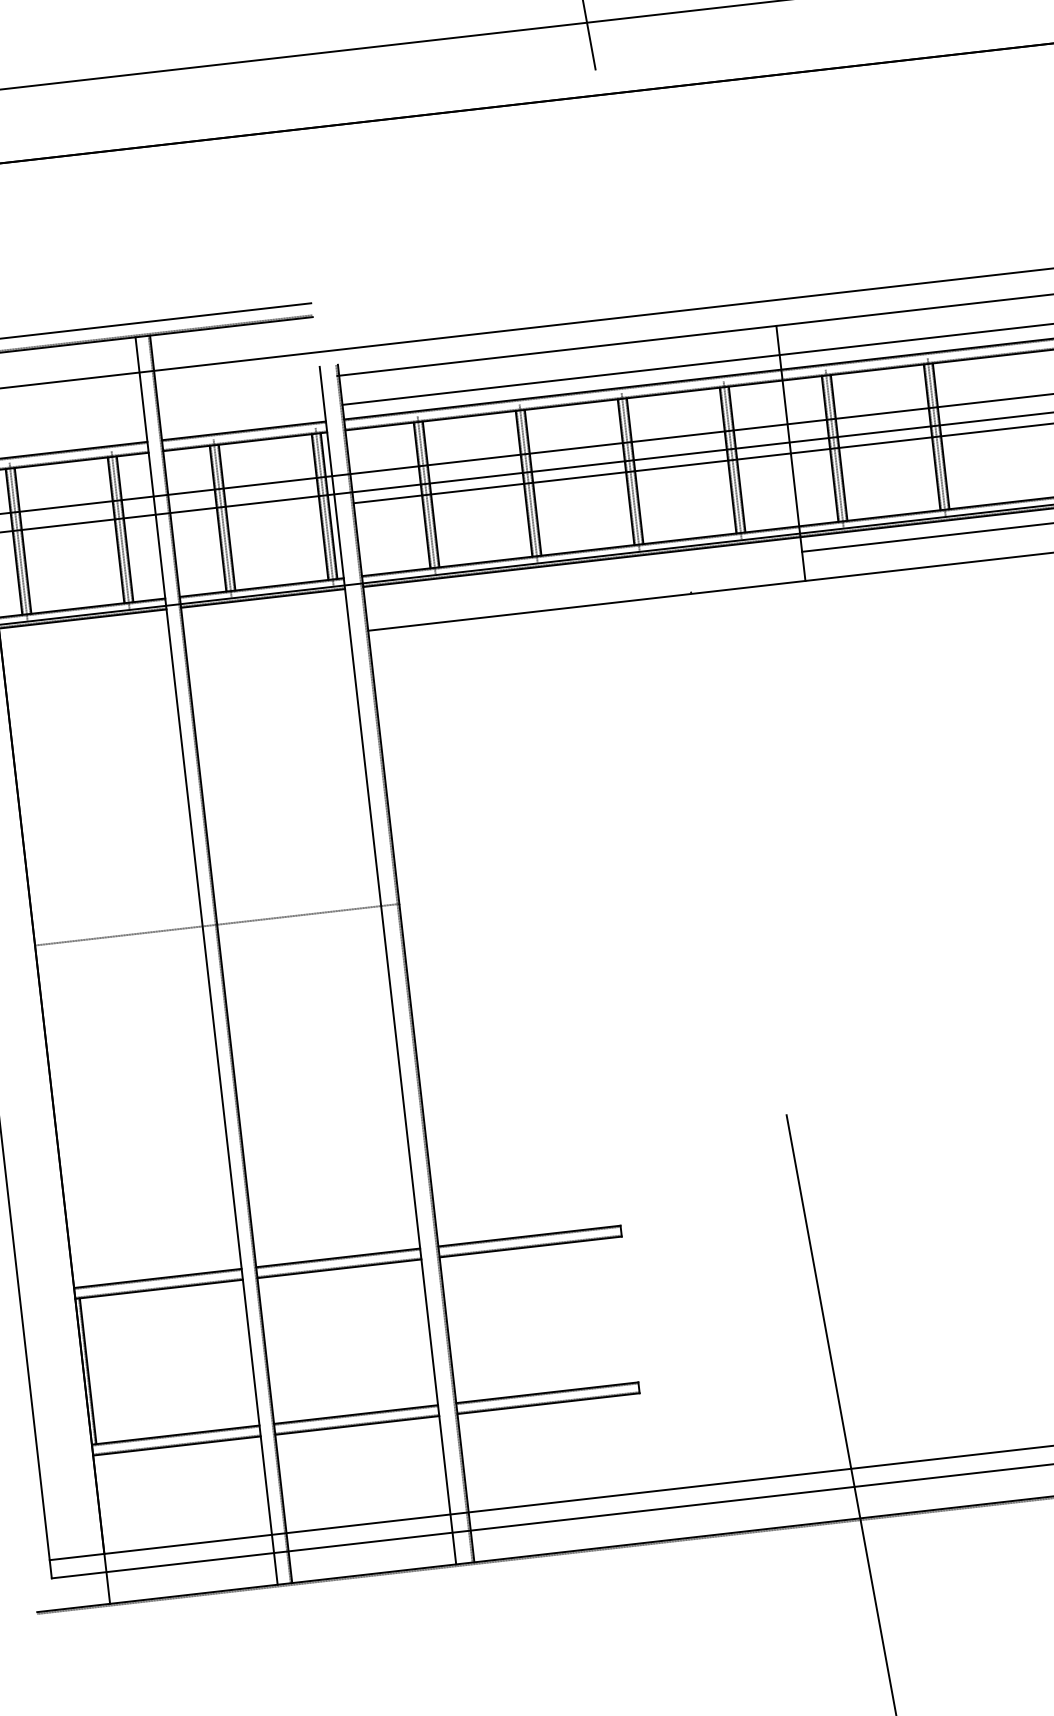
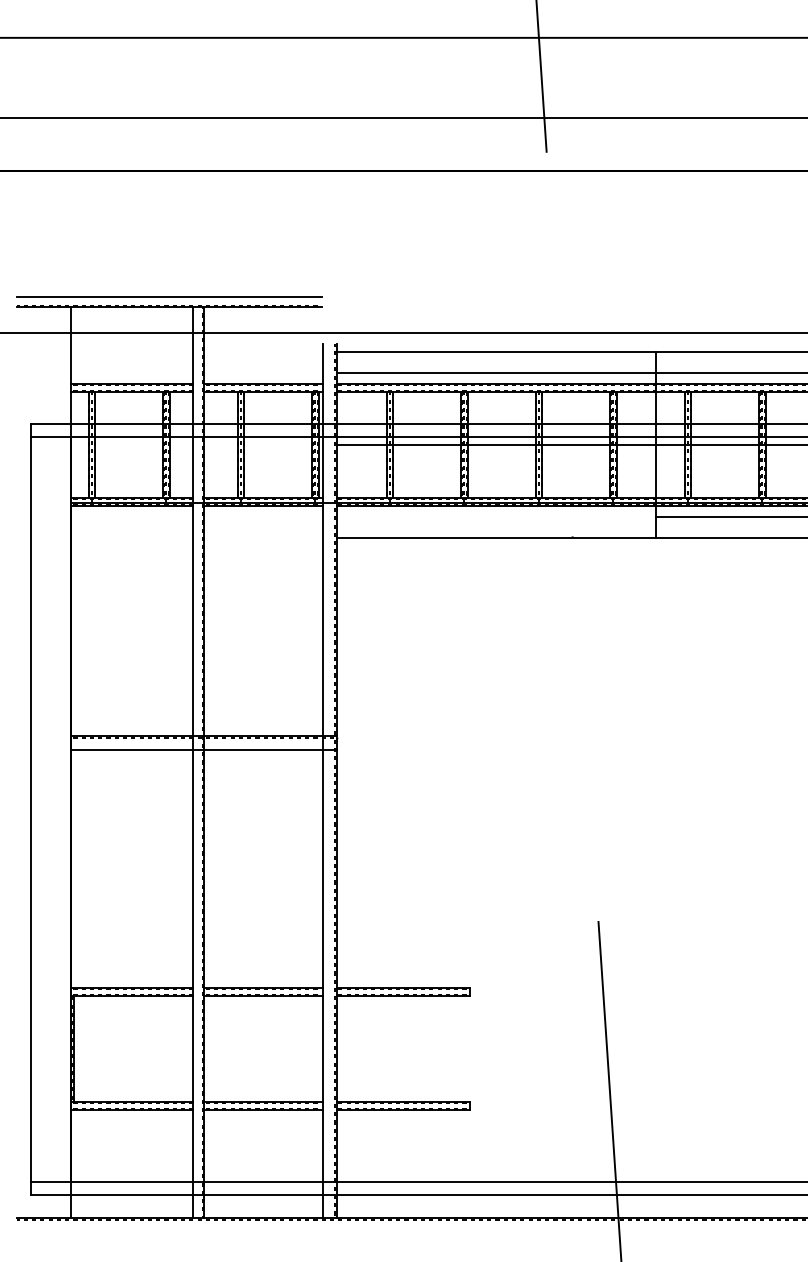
line: (216, 923) -> (203, 736), added
line: (218, 941) -> (203, 749), added

